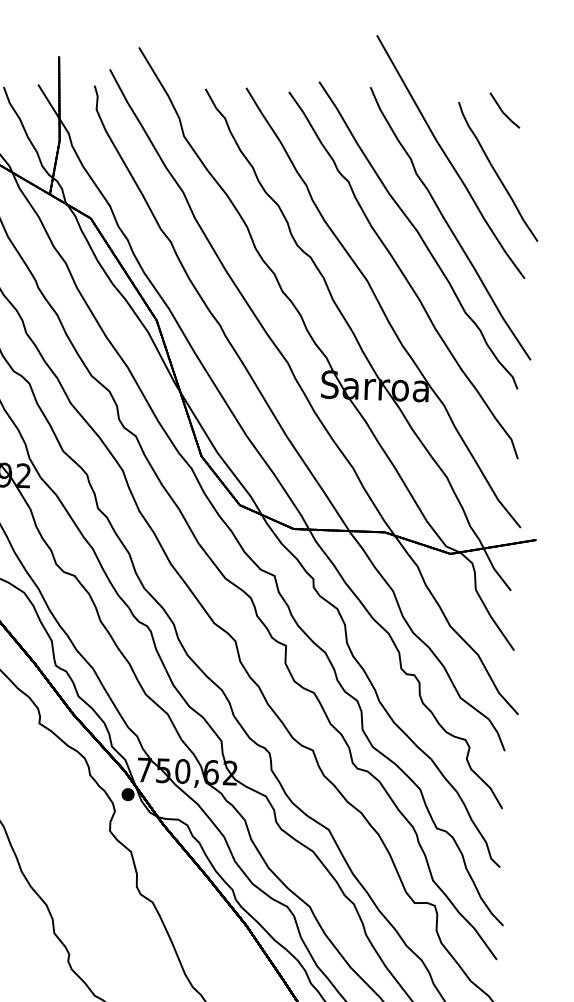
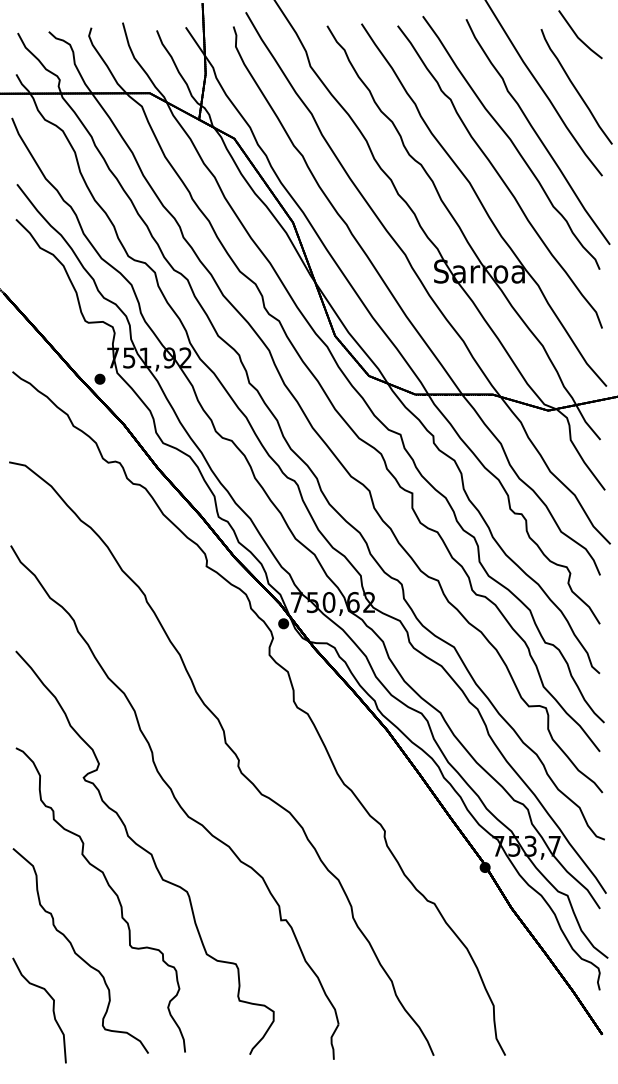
part: (504, 110) -> (580, 34), size x1.67

